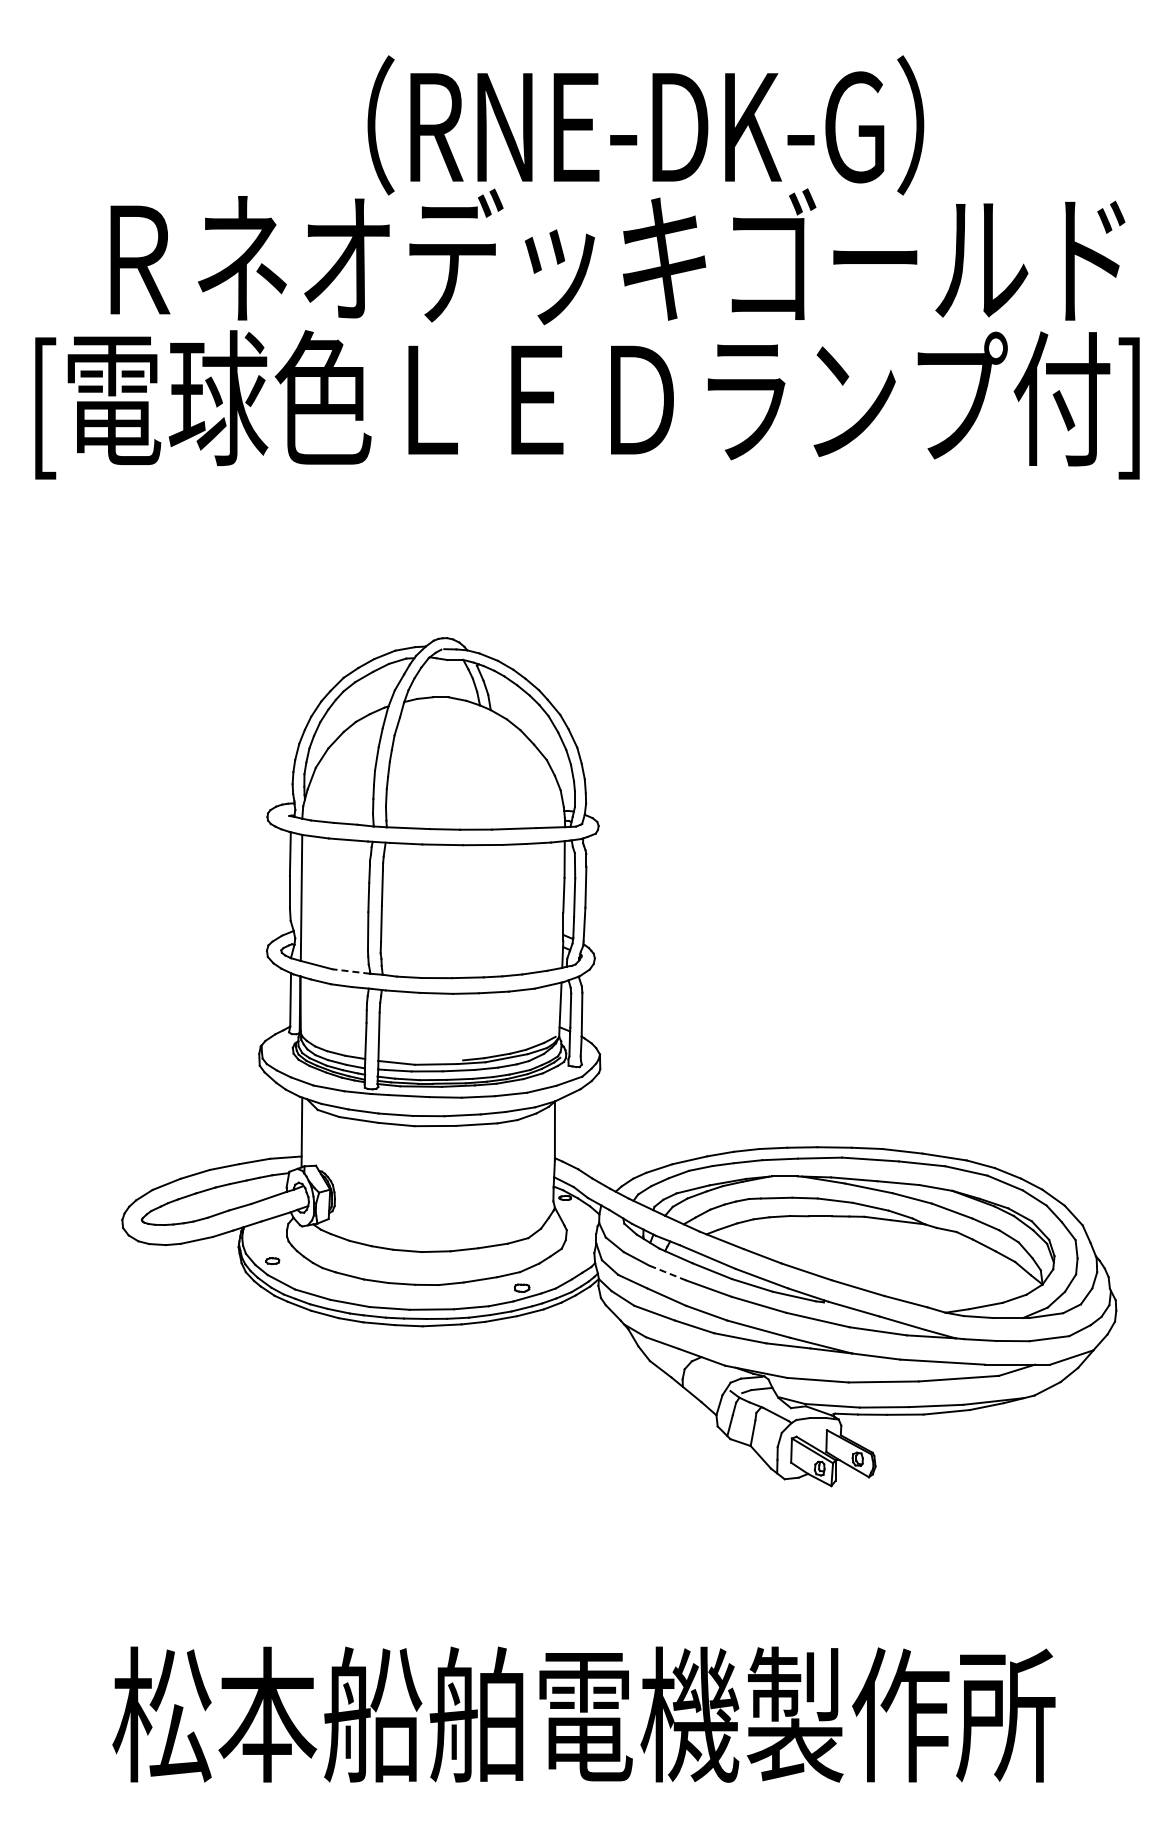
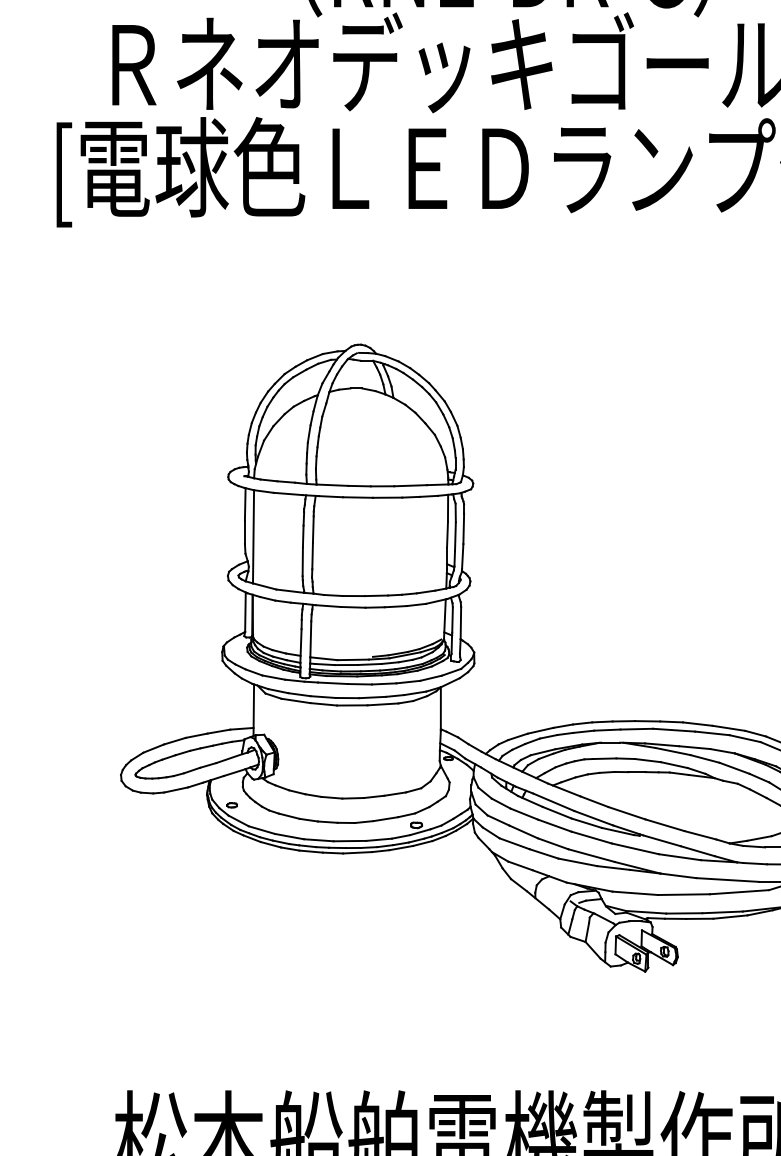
line: (350, 971) -> (289, 591), dashed -> solid
line: (667, 1272) -> (524, 813), dashed -> solid

